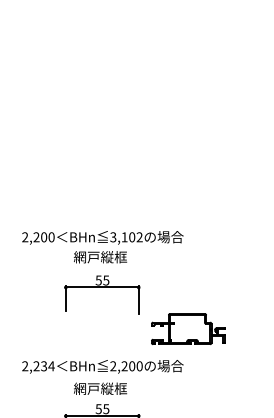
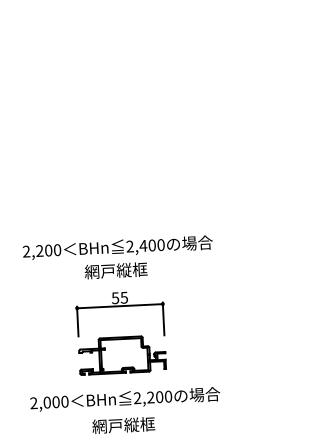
text: (126, 237) -> (145, 246), 3,102 -> 2,400
part: (188, 328) -> (122, 354), moved
text: (43, 366) -> (55, 402), 2,234 -> 2,000

